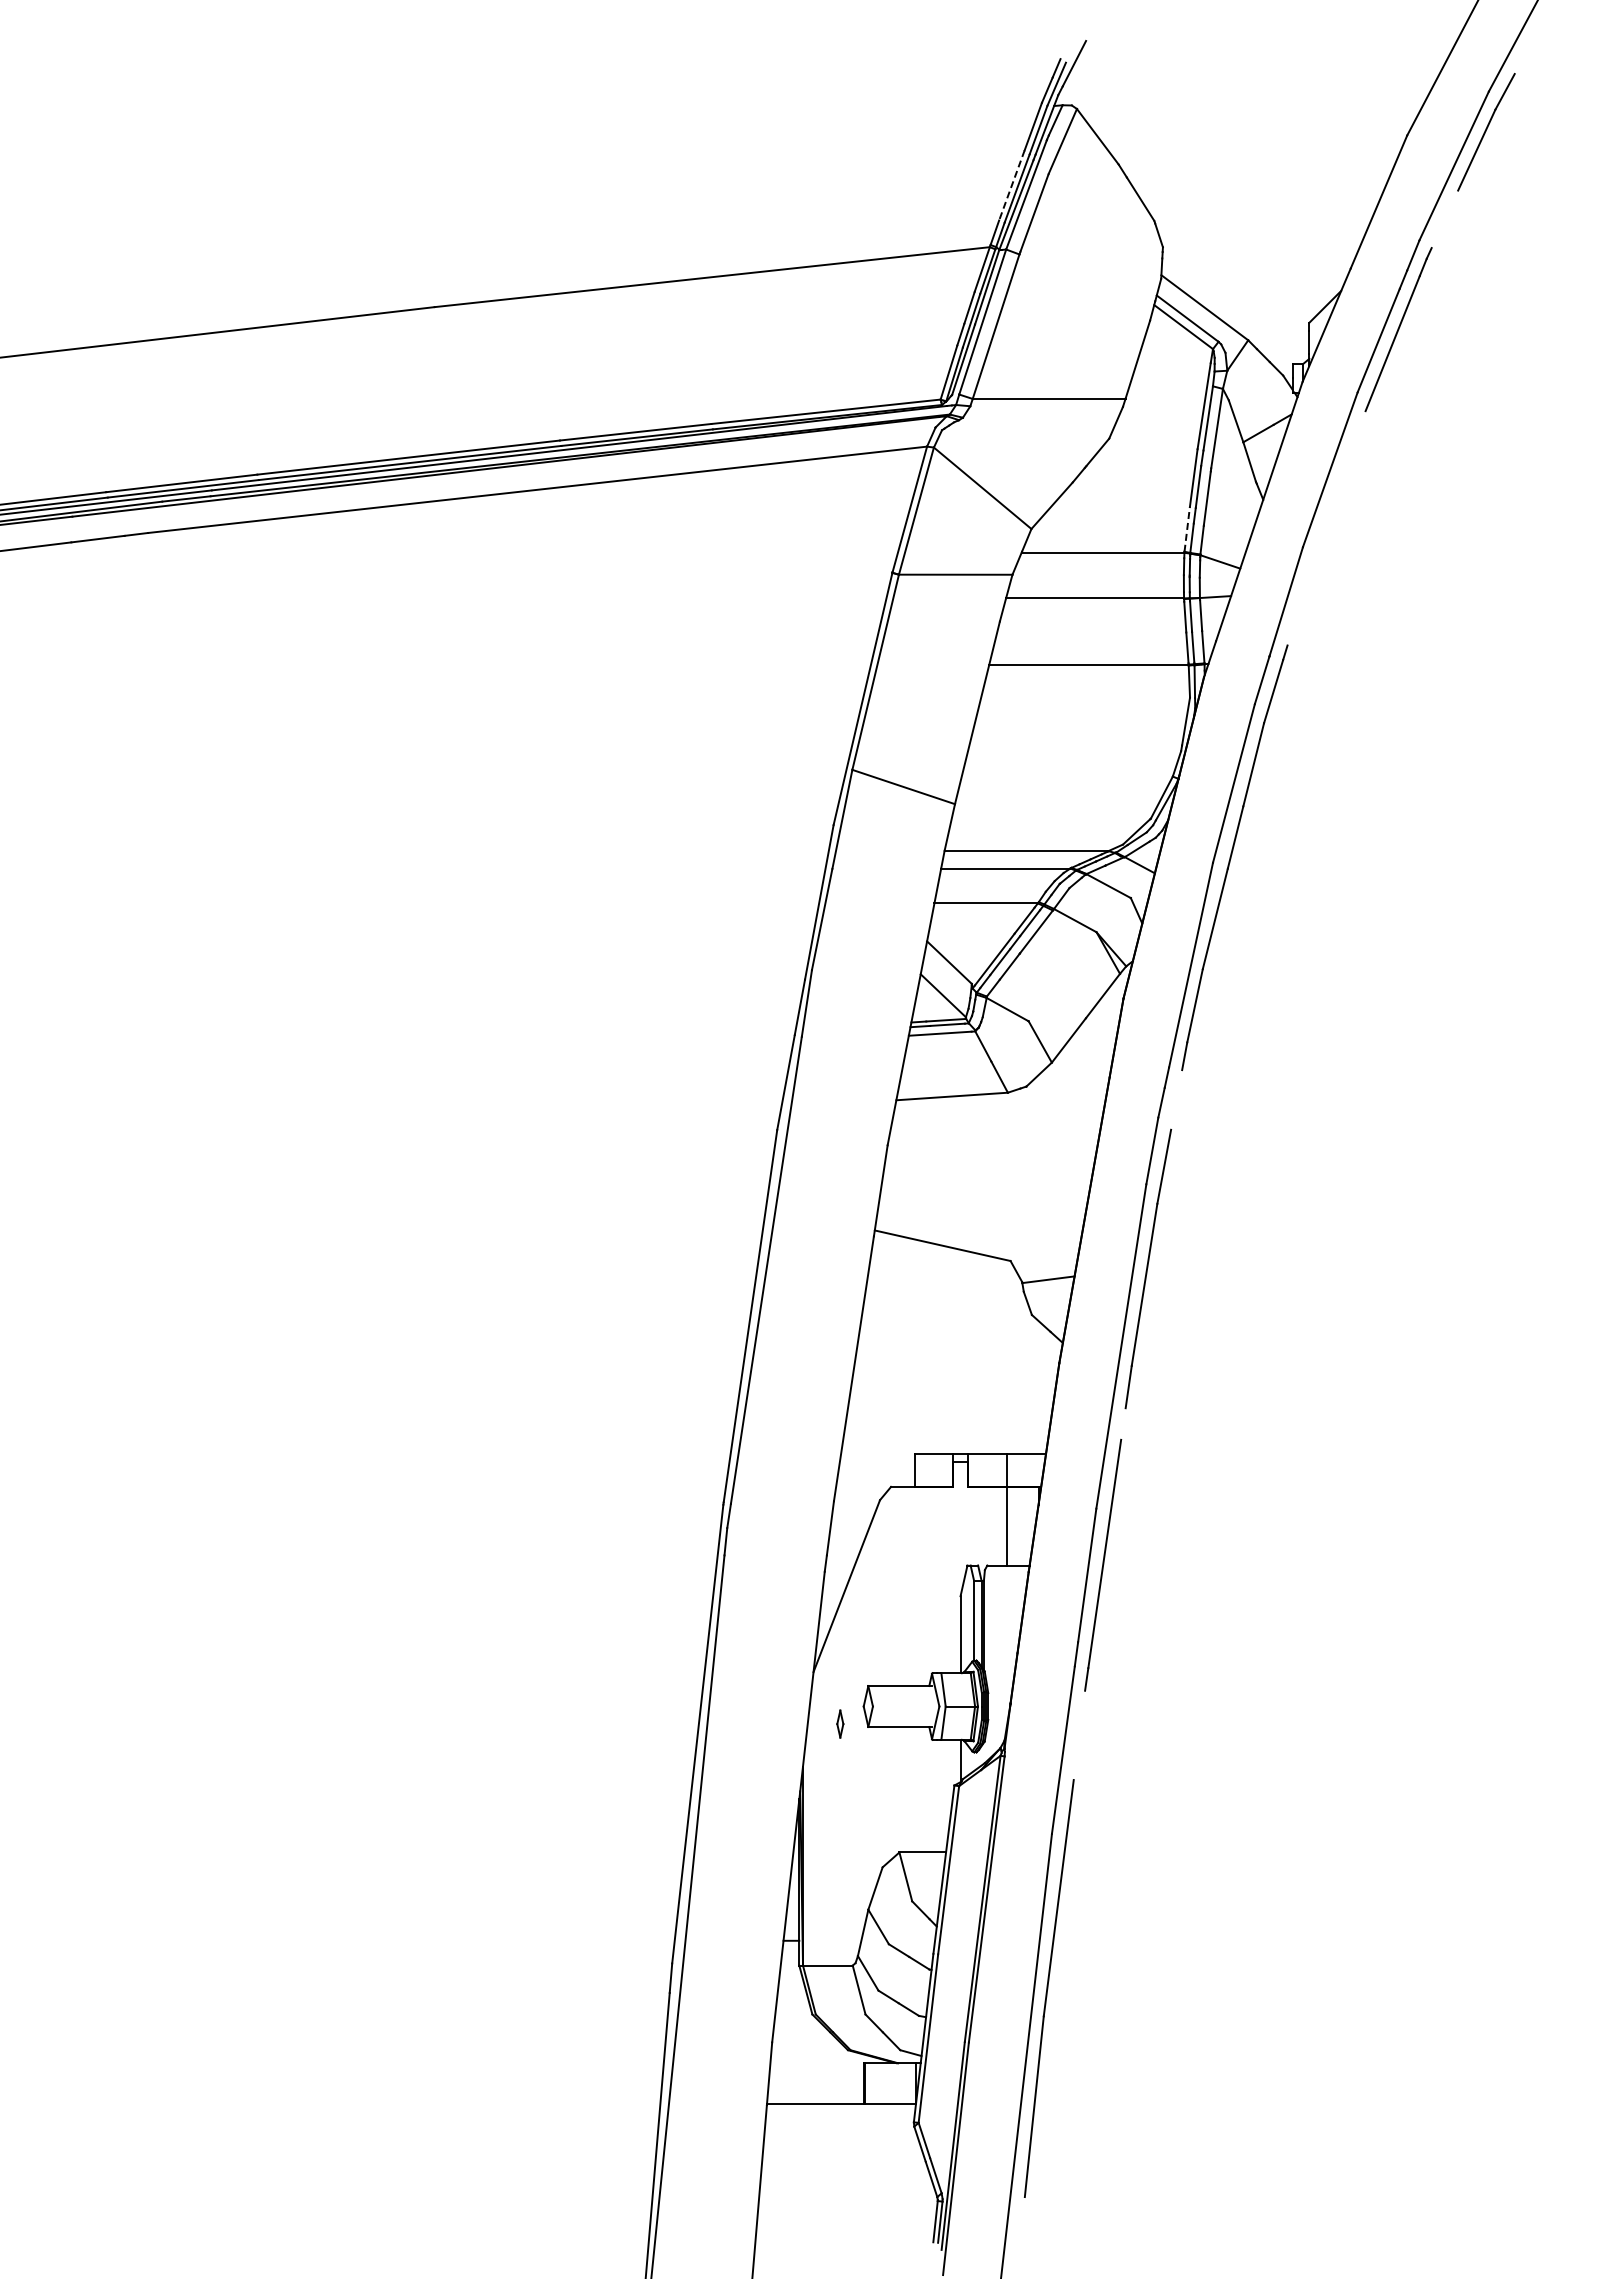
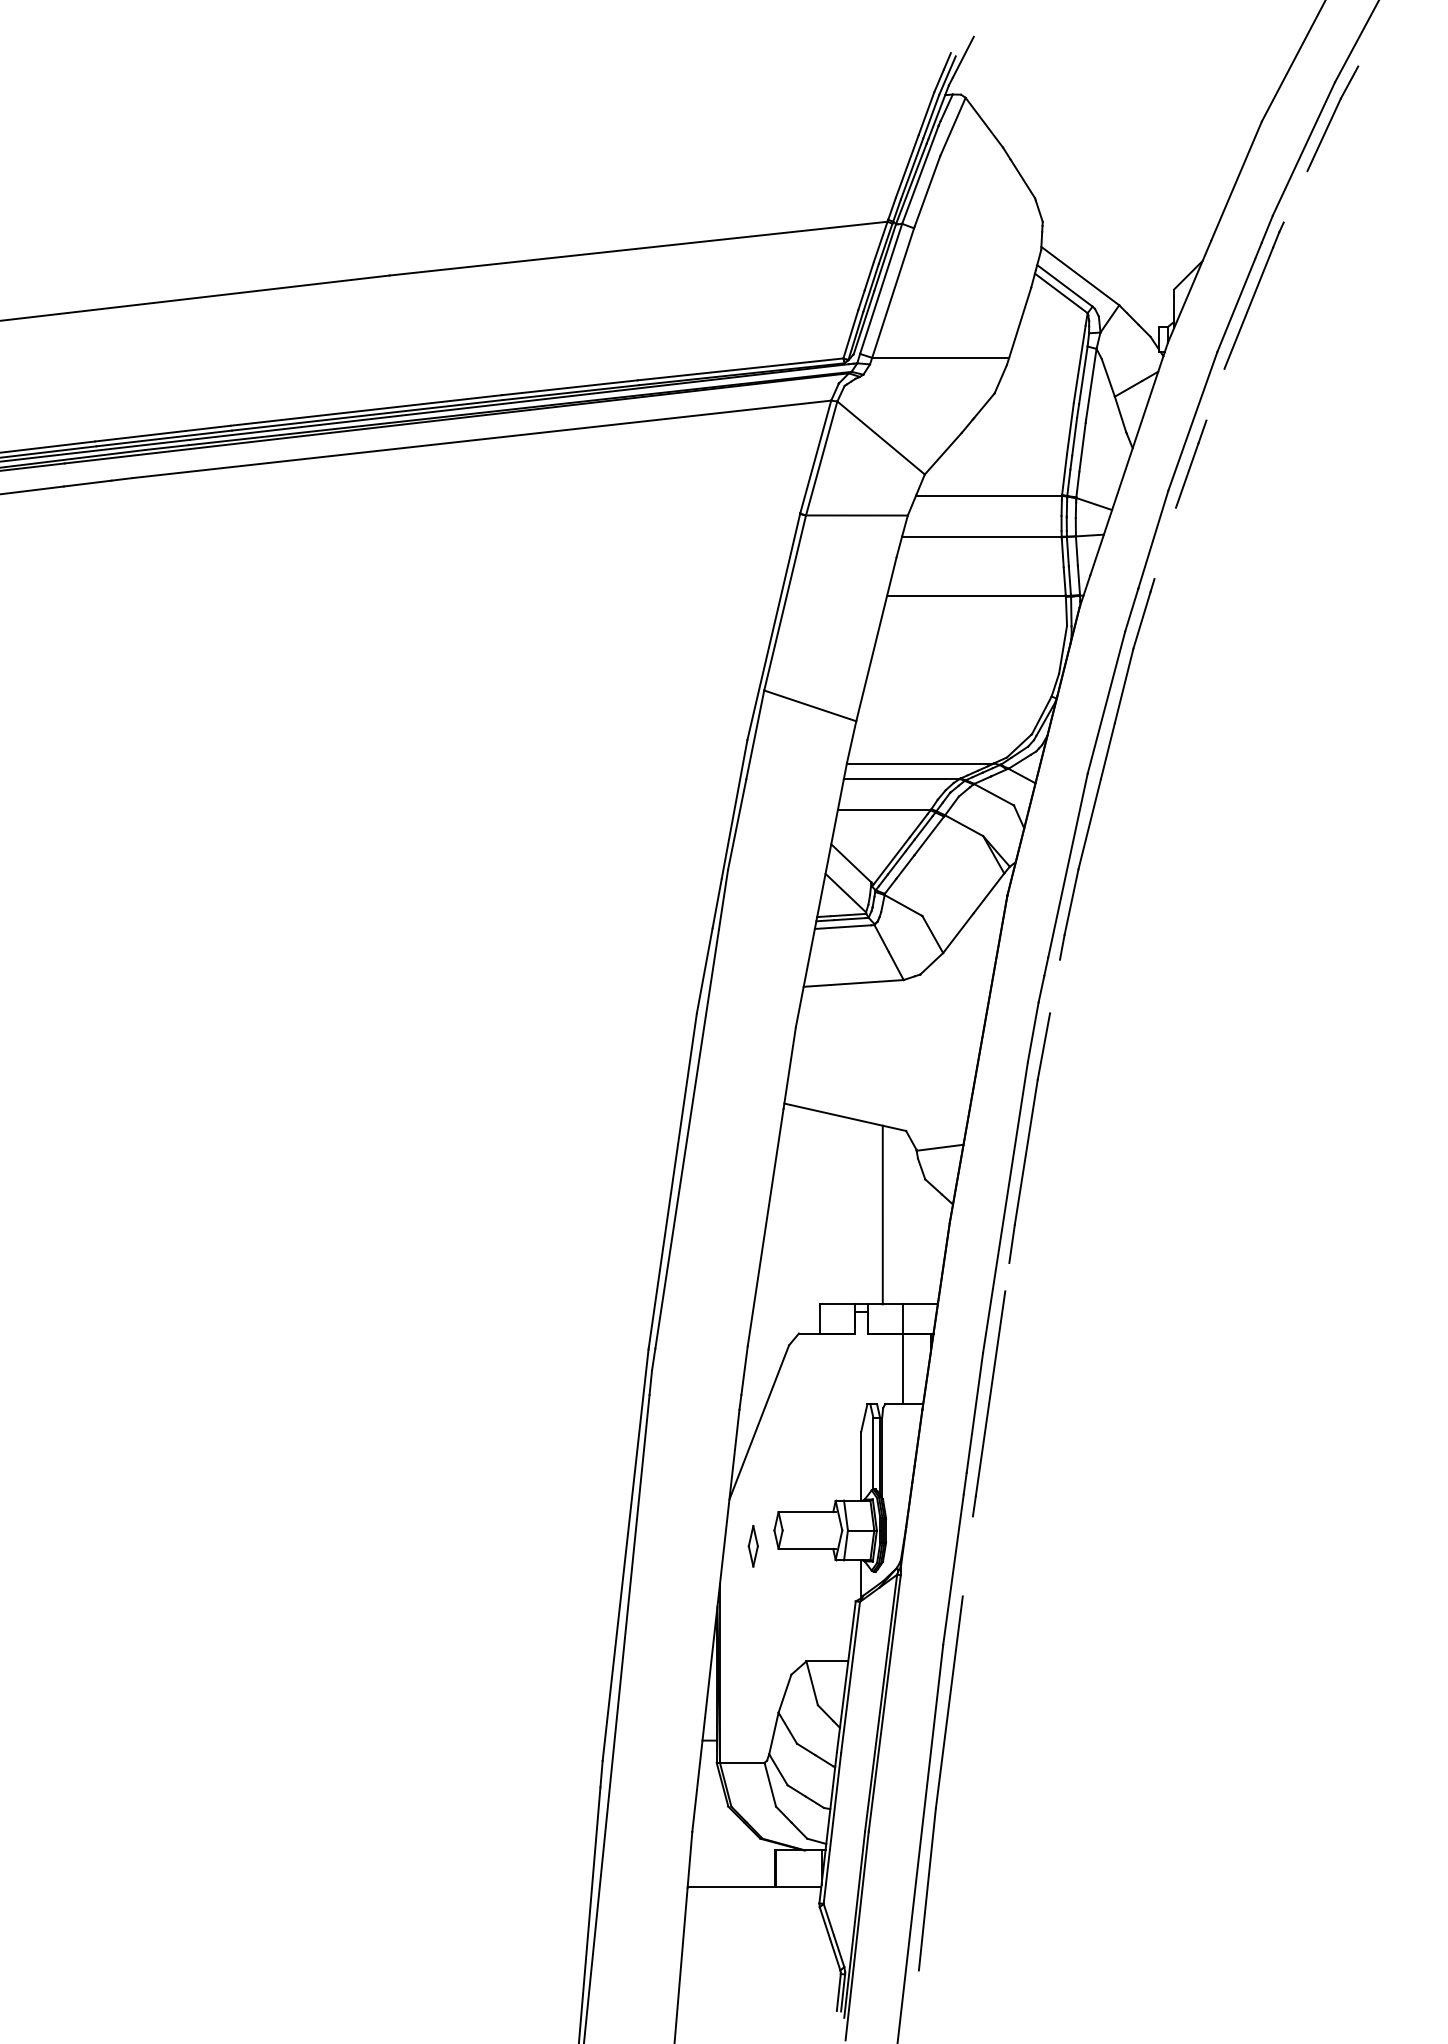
line: (1011, 185) -> (906, 166), dashed -> solid
line: (1328, 517) -> (1191, 464), added
line: (1187, 529) -> (1064, 474), dashed -> solid
line: (984, 1354) -> (882, 1214), added
part: (840, 1723) -> (753, 1545), size x1.67

